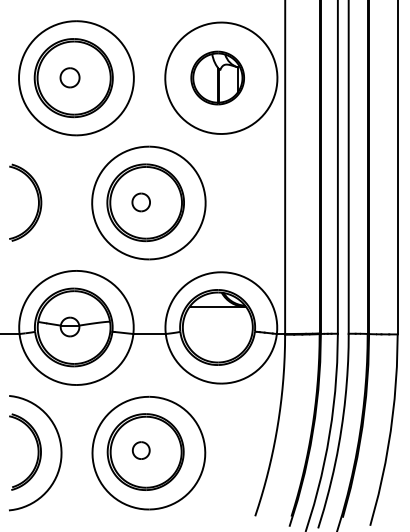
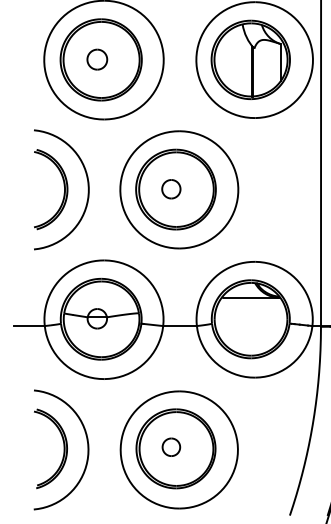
part: (217, 77) -> (250, 59), size x1.43
curve: (60, 200) -> (87, 187), added

